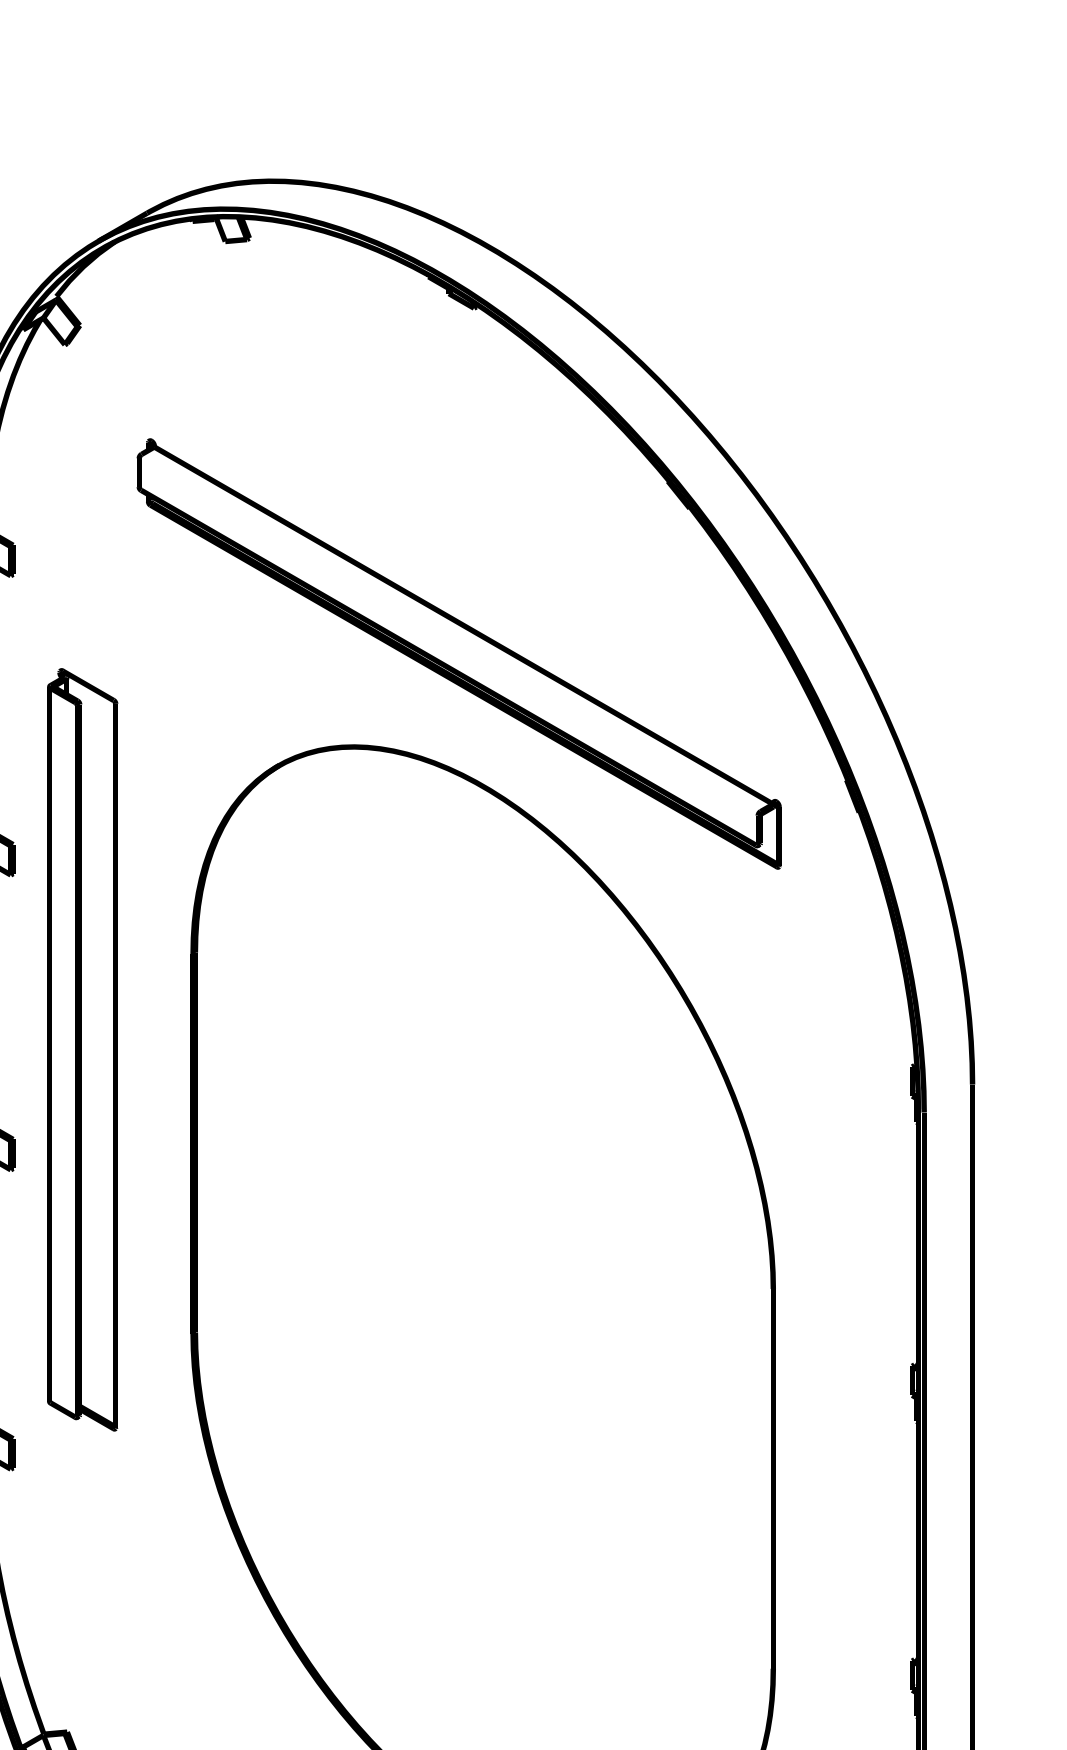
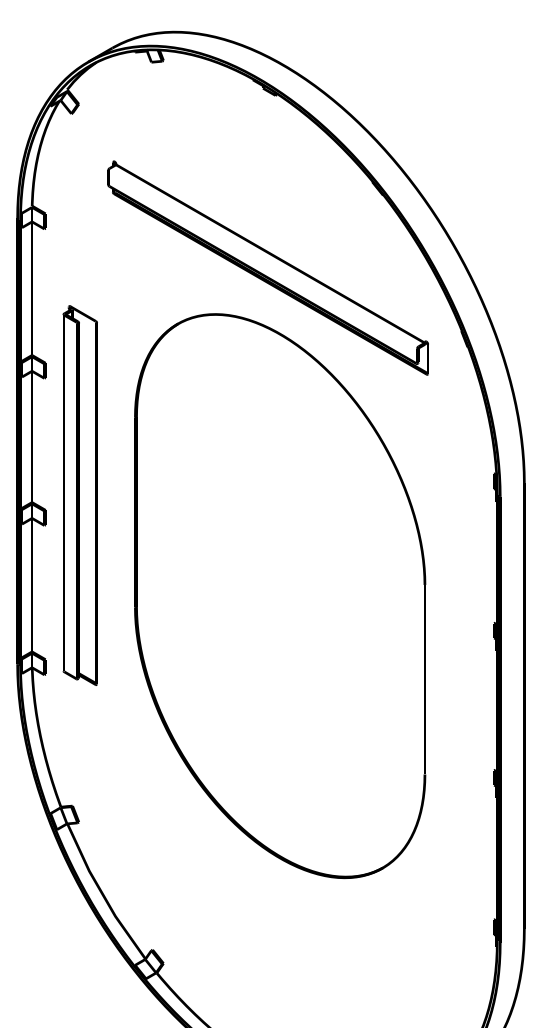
part: (81, 1049) -> (79, 495), moved

